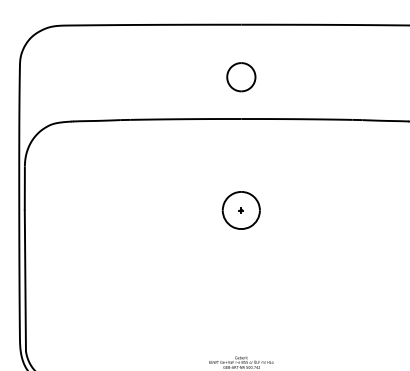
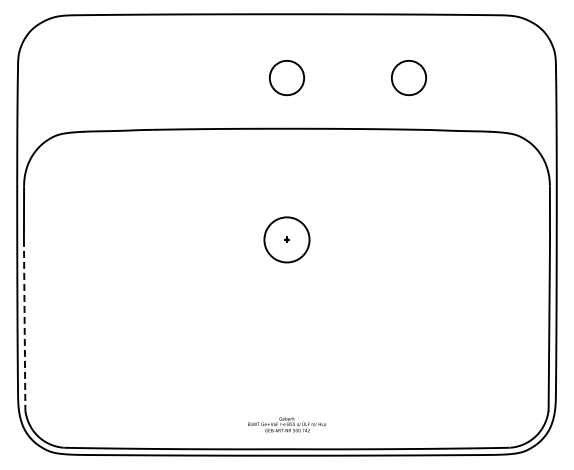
part: (341, 77) -> (408, 78), added
line: (25, 280) -> (24, 325), solid -> dashed

